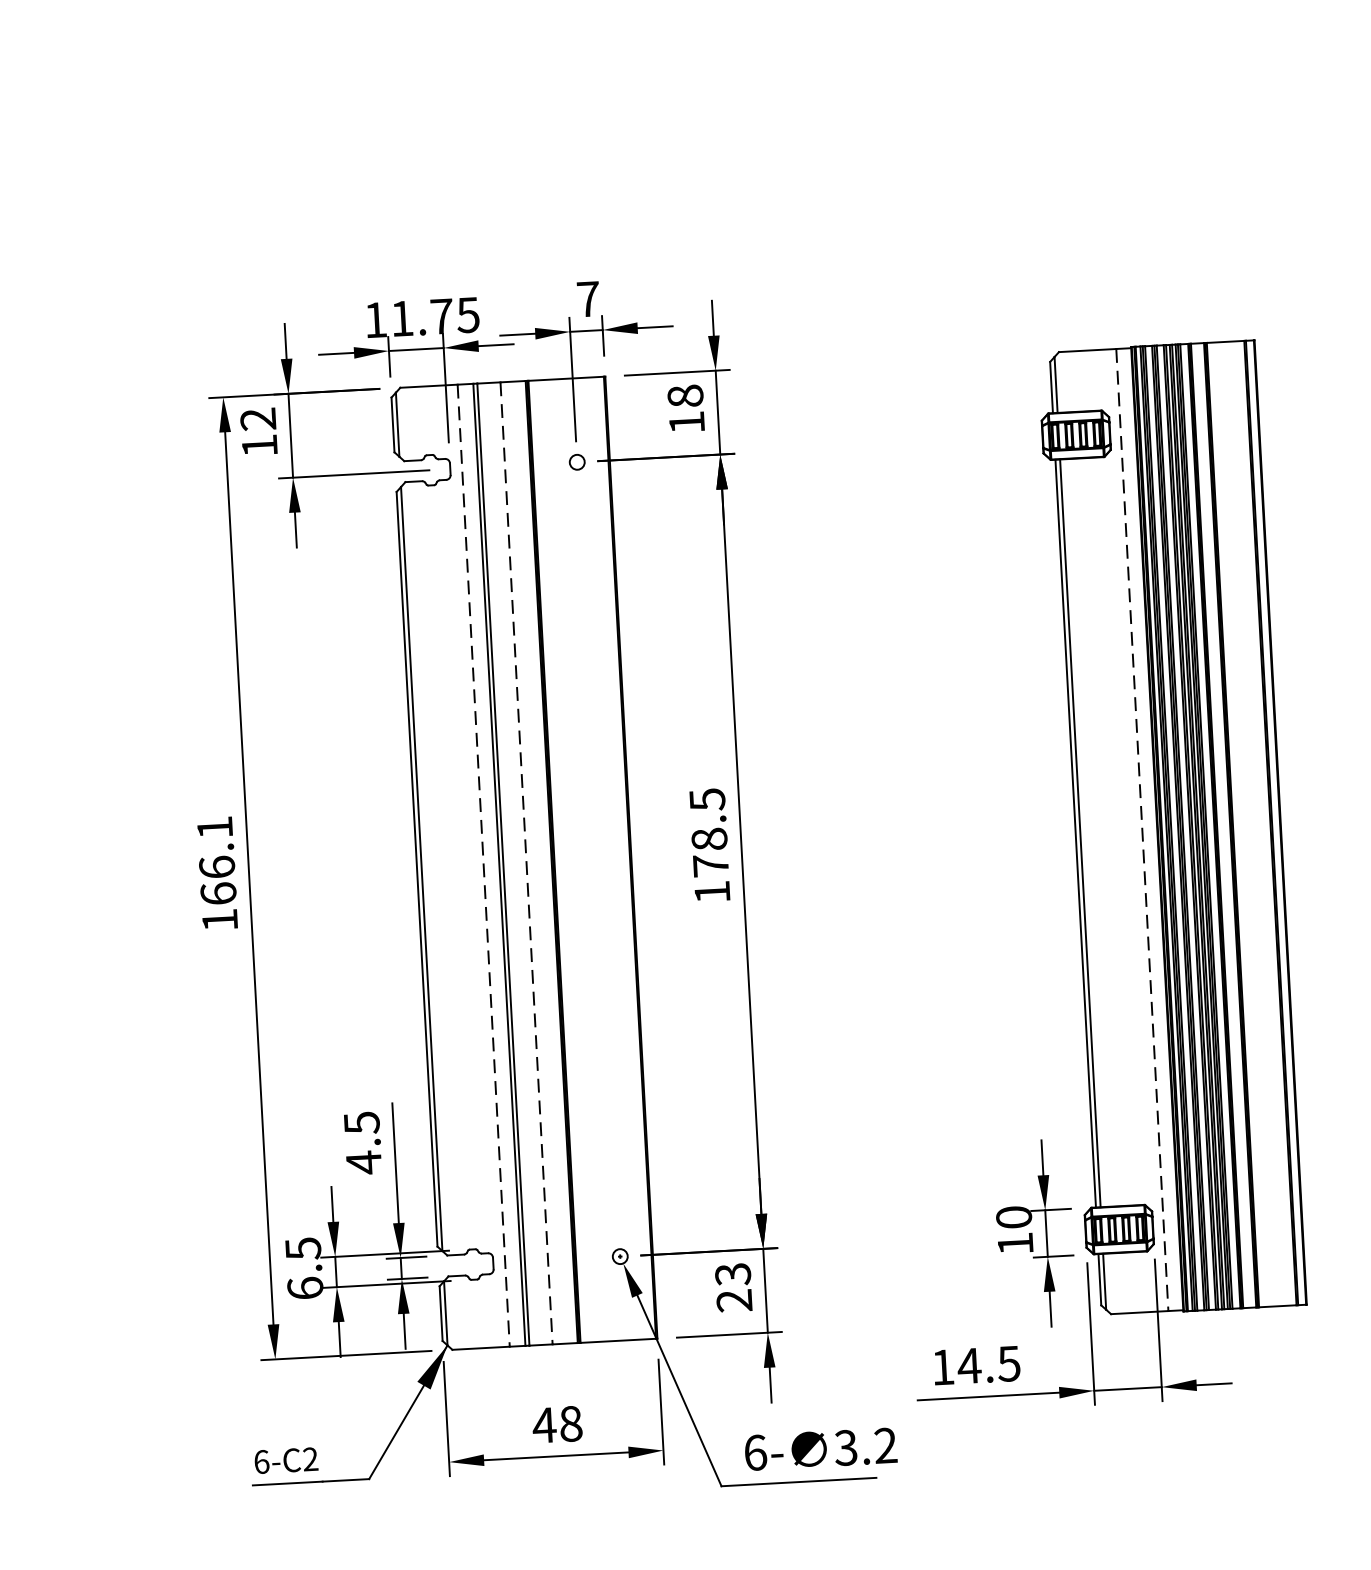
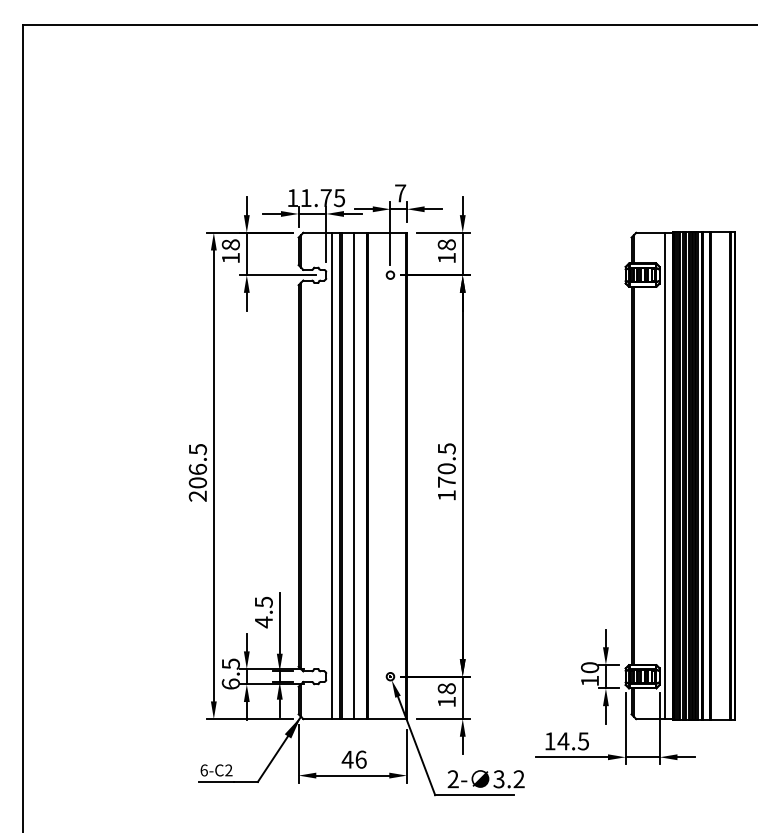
text: (257, 418) -> (230, 244), 12 -> 18
line: (1142, 831) -> (665, 476), dashed -> solid
text: (708, 838) -> (446, 468), 178.5 -> 170.5
line: (525, 864) -> (353, 476), dashed -> solid
line: (484, 866) -> (332, 476), dashed -> solid
text: (216, 873) -> (197, 472), 166.1 -> 206.5
text: (733, 1287) -> (446, 695), 23 -> 18
text: (569, 1423) -> (360, 759), 48 -> 46
text: (753, 1453) -> (452, 779), 6- -> 2-

